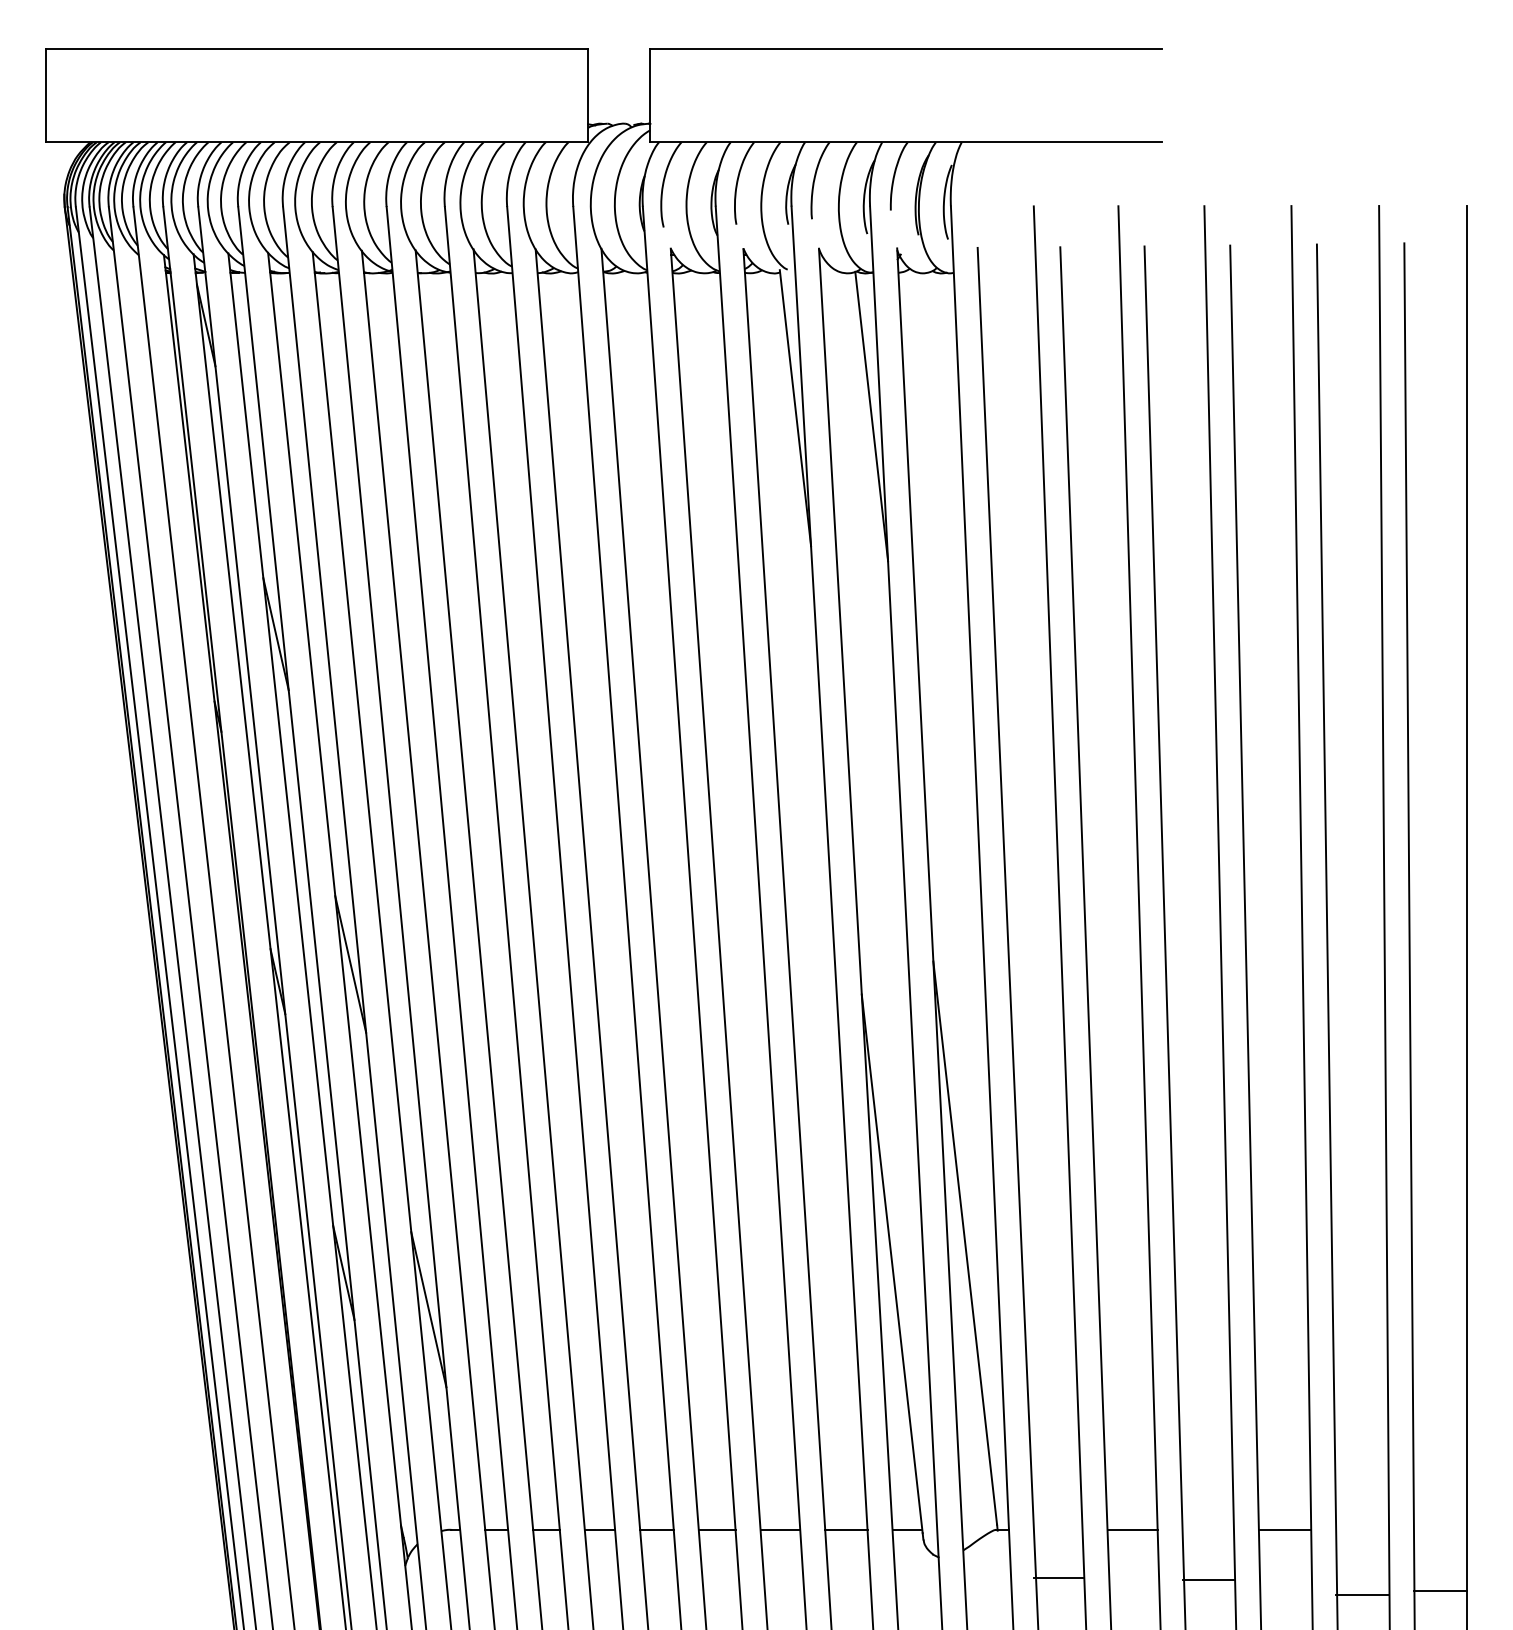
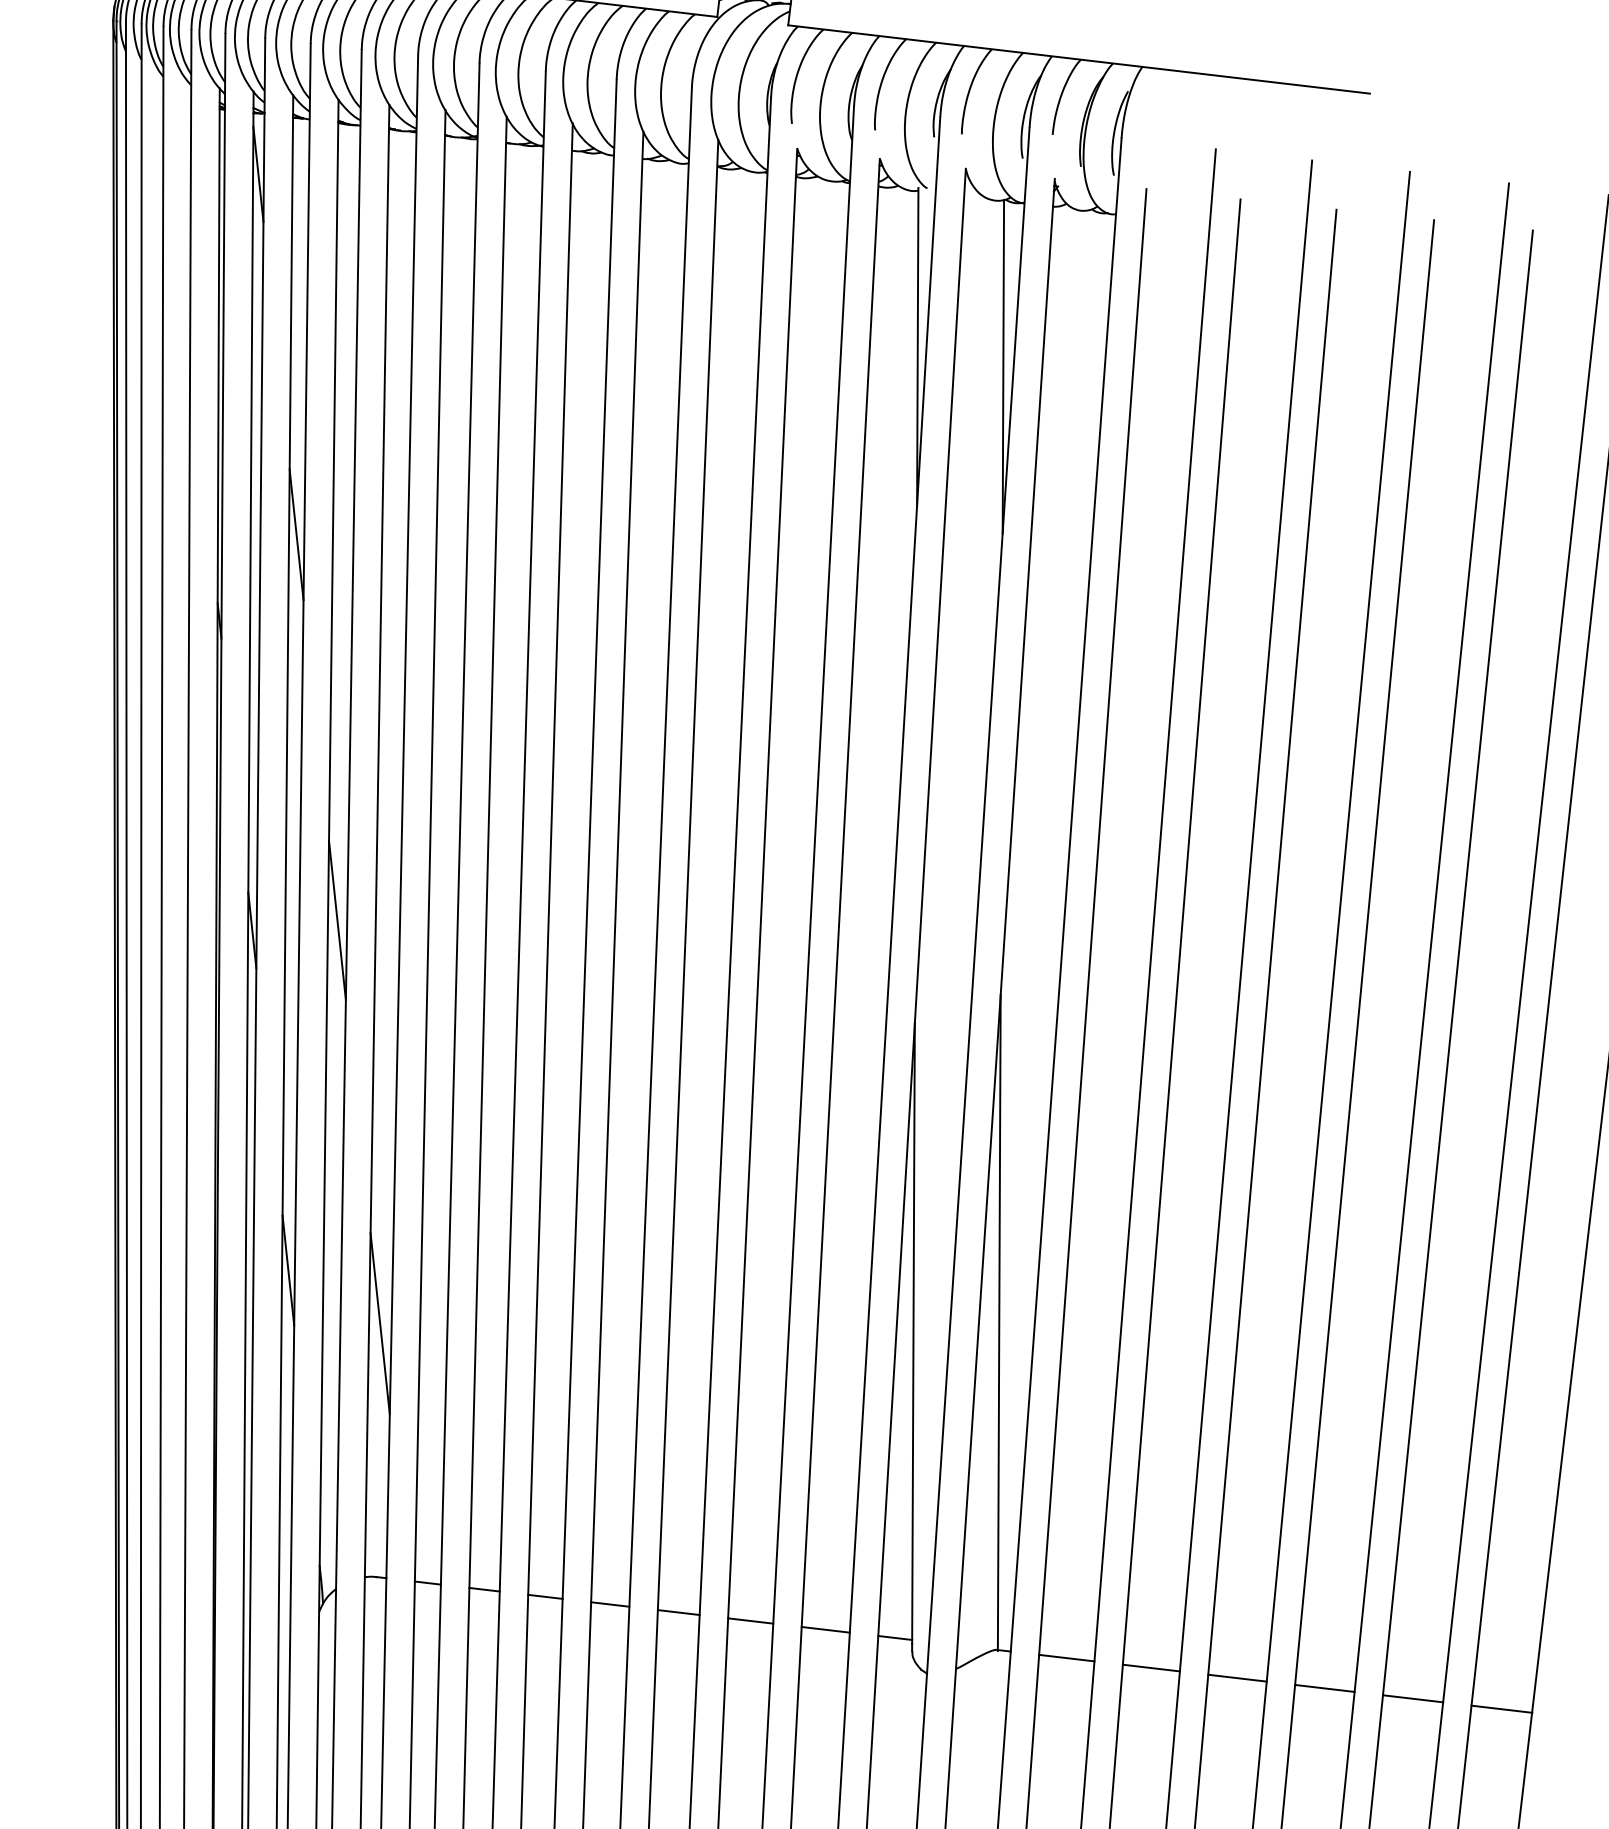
line: (1057, 1577) -> (1066, 1657), moved
line: (1207, 1579) -> (1236, 1677), moved
line: (1440, 1590) -> (1501, 1708), moved
line: (1362, 1594) -> (1413, 1698), moved

